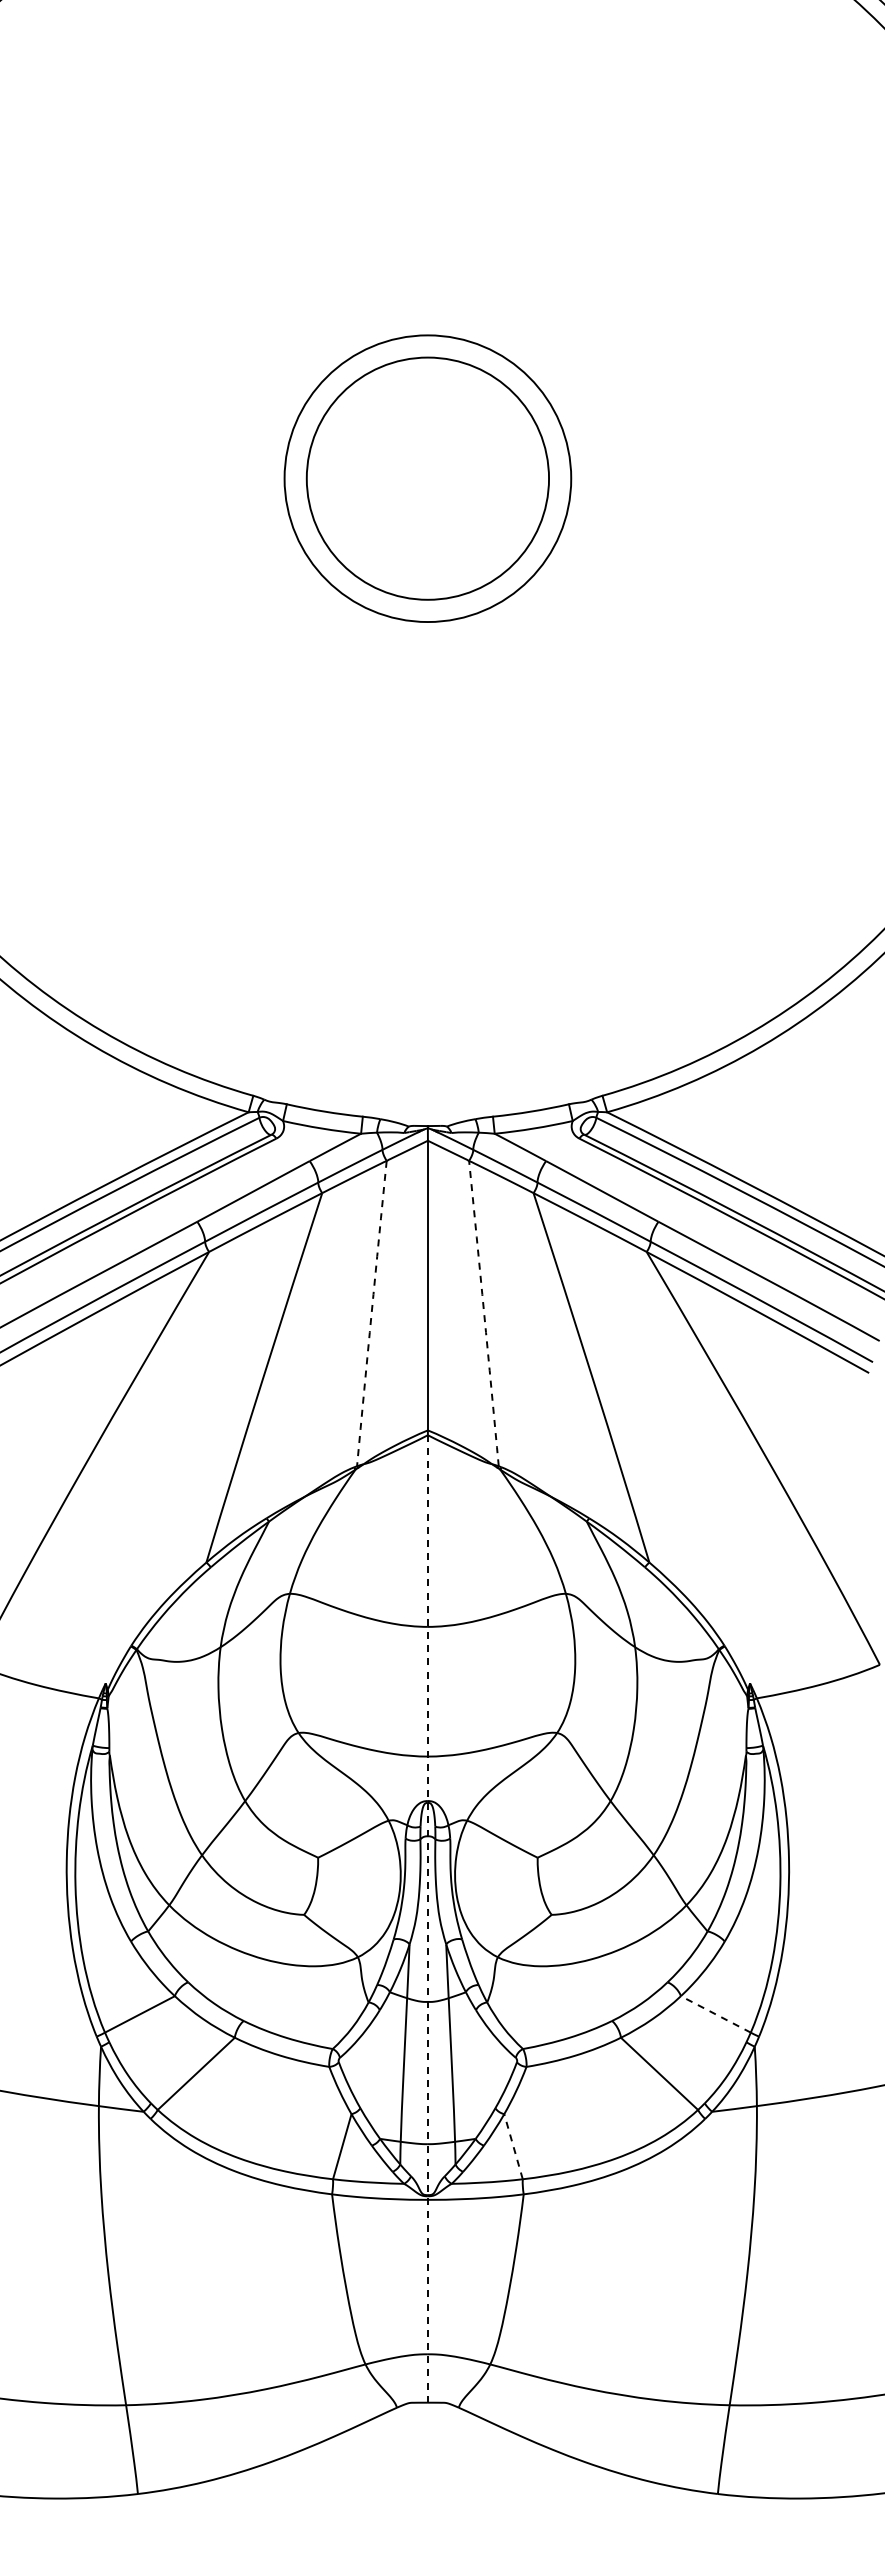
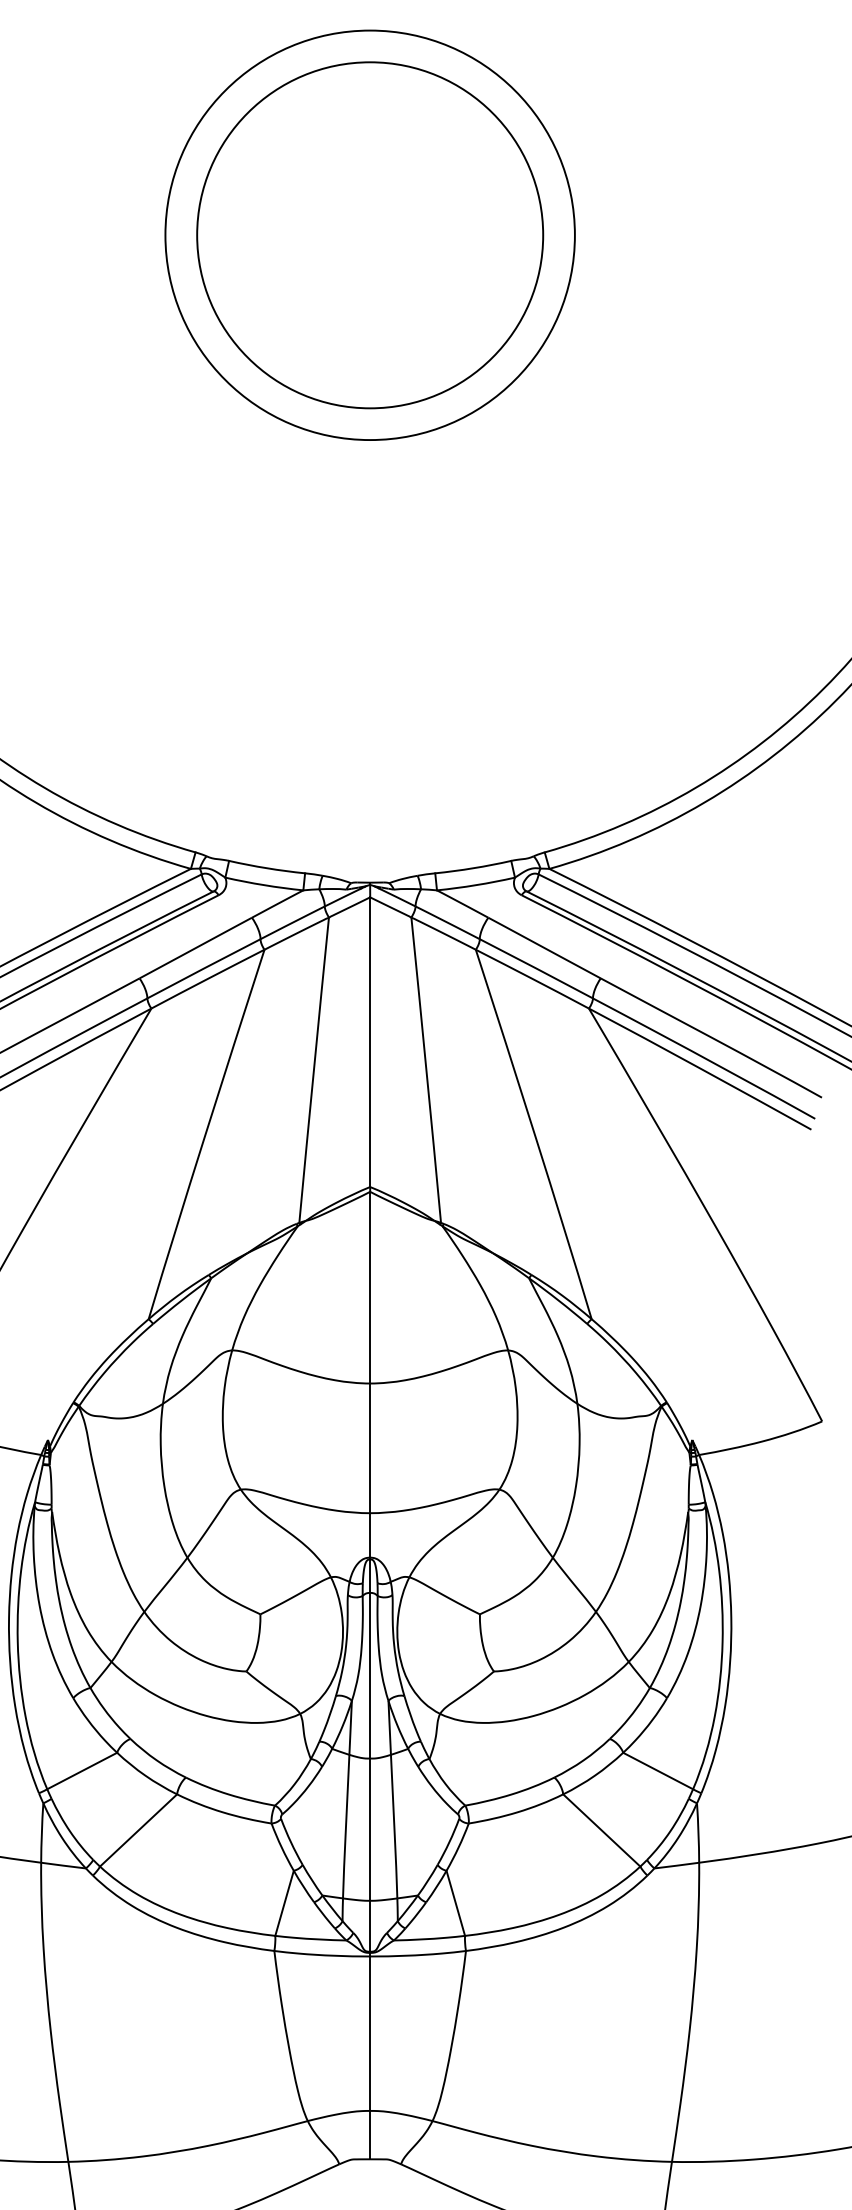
circle: (427, 478) -> (369, 235), size x1.43
circle: (427, 478) -> (369, 235), size x1.43
arc: (371, 1313) -> (313, 1070), dashed -> solid
arc: (484, 1313) -> (426, 1070), dashed -> solid
line: (427, 1918) -> (369, 1675), dashed -> solid
line: (715, 2014) -> (657, 1771), dashed -> solid
line: (513, 2146) -> (455, 1903), dashed -> solid

